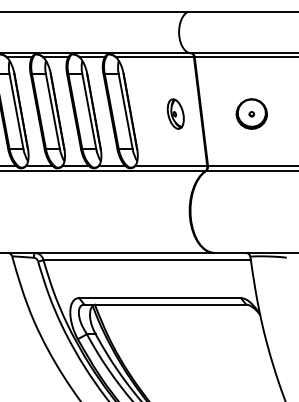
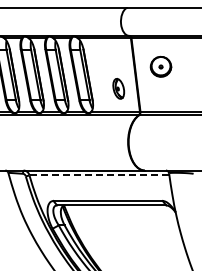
part: (175, 113) -> (118, 88), moved
part: (251, 113) -> (160, 66), moved
line: (147, 260) -> (99, 175), solid -> dashed

